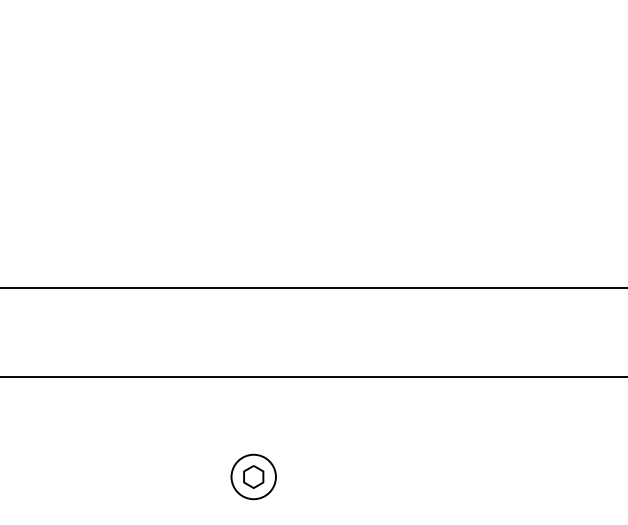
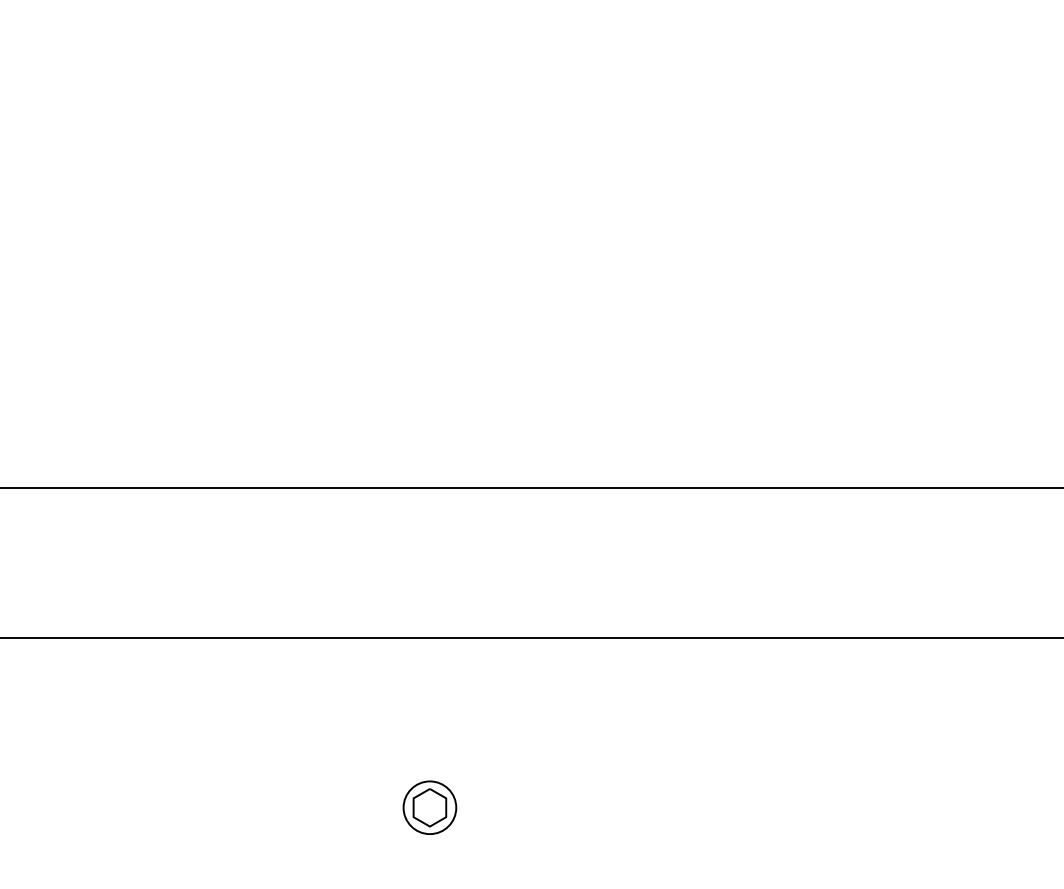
circle: (253, 476) -> (429, 806), size x0.7

